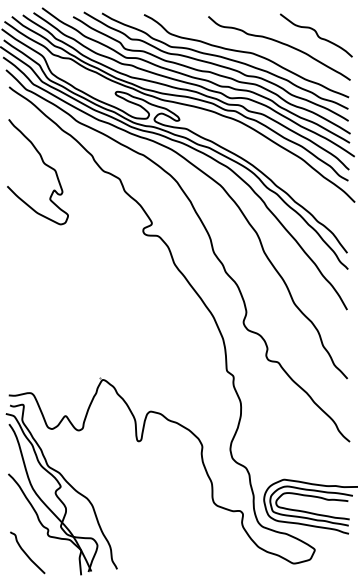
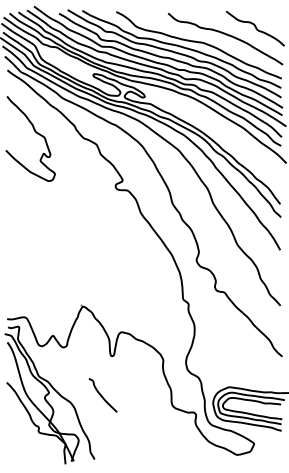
curve: (26, 553) -> (102, 395), moved

